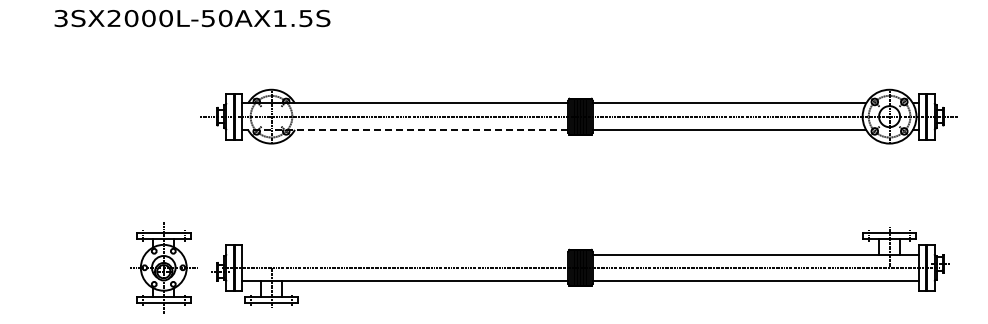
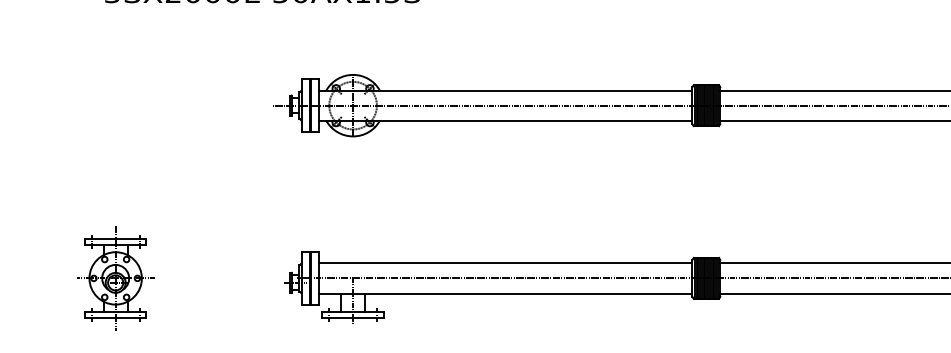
line: (405, 129) -> (506, 120), dashed -> solid
line: (404, 254) -> (505, 263), added
part: (163, 267) -> (115, 278), moved

